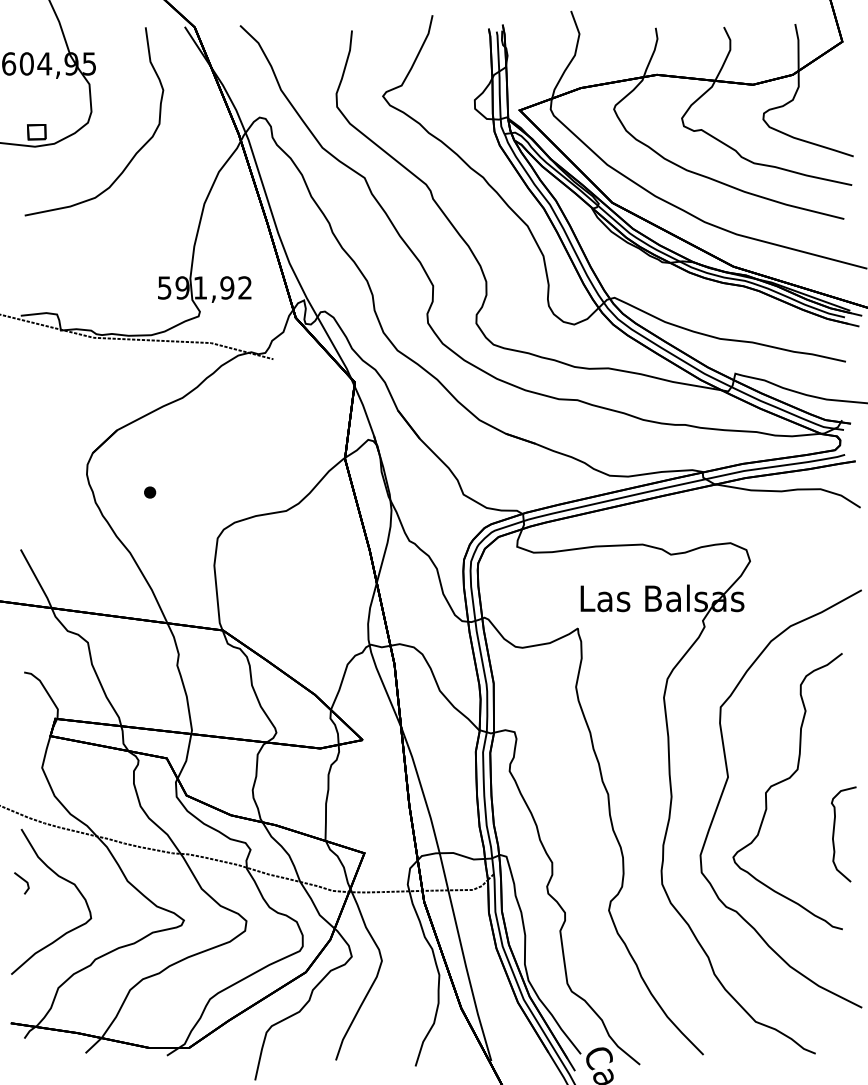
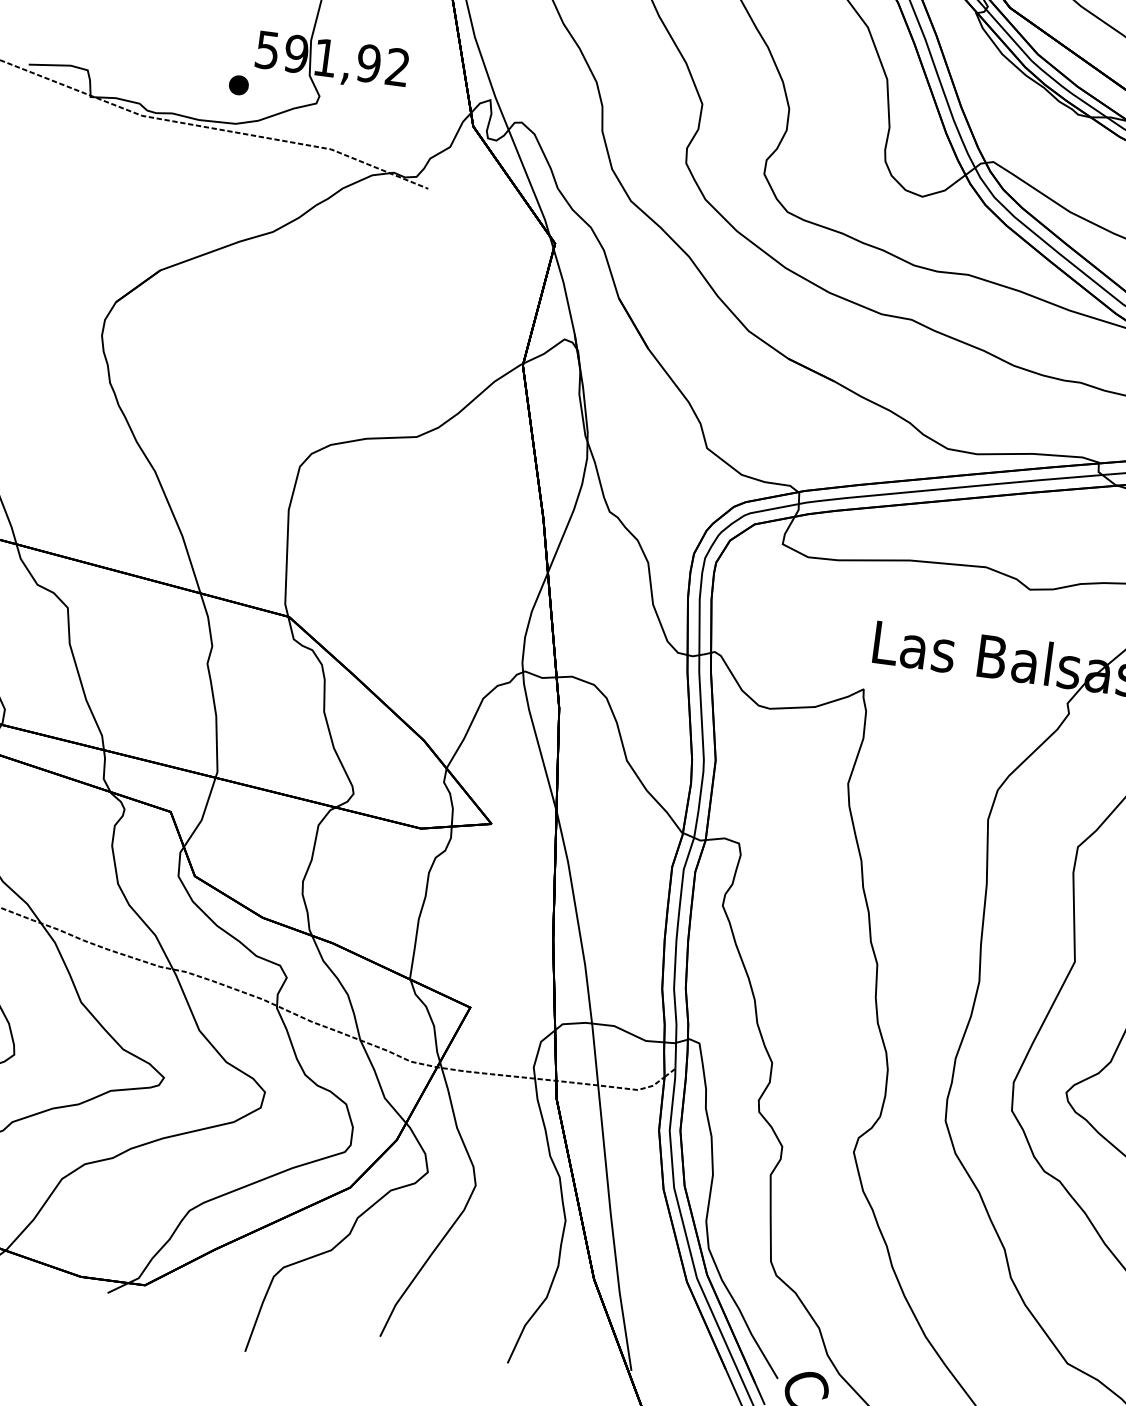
part: (150, 492) -> (239, 85), moved

